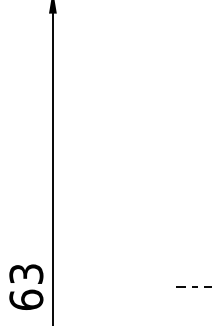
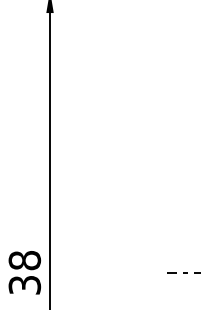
text: (26, 286) -> (24, 272), 63 -> 38

